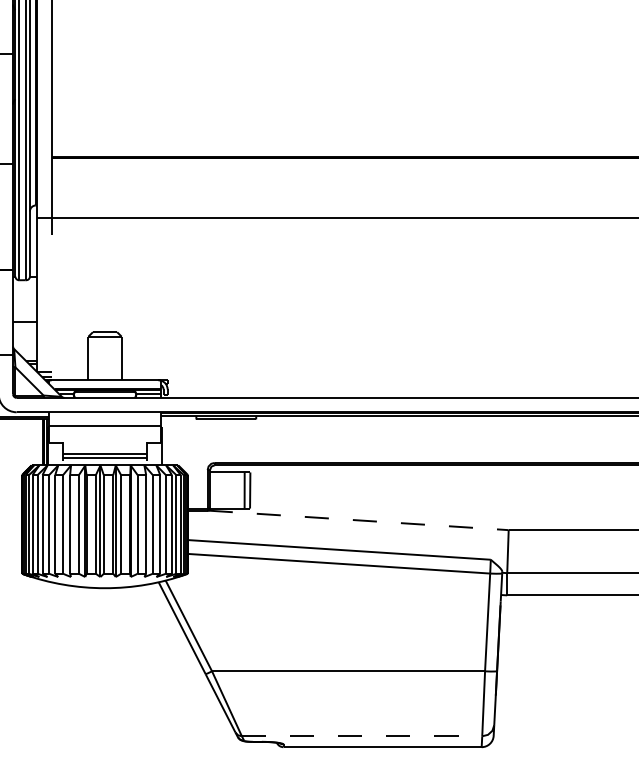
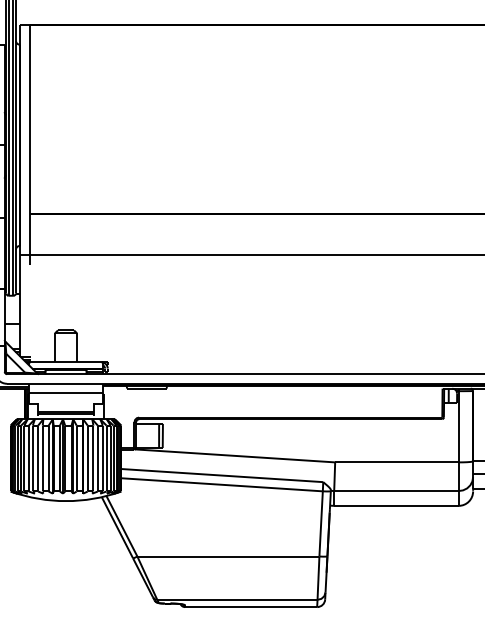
line: (359, 519) -> (235, 455), dashed -> solid
line: (362, 735) -> (237, 599), dashed -> solid

